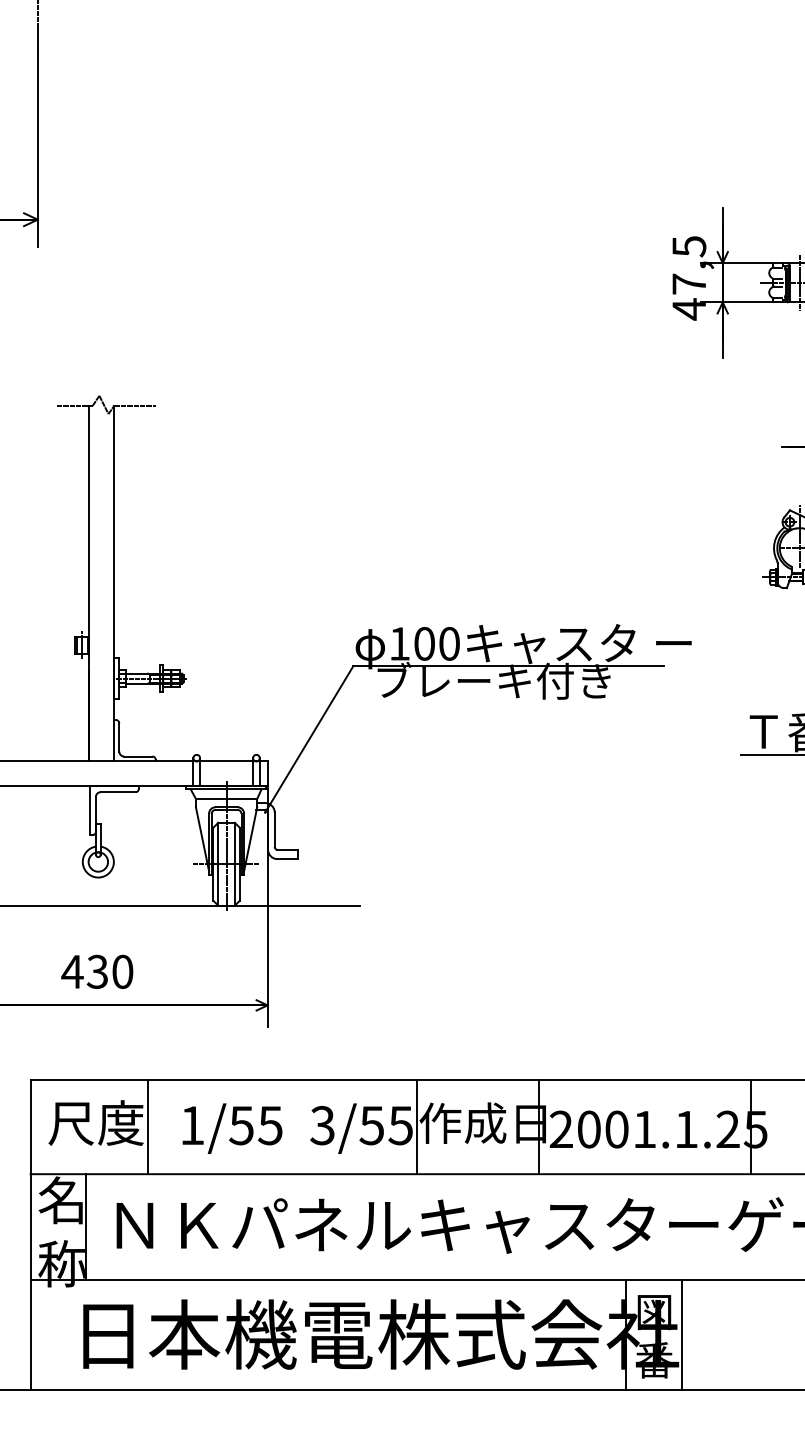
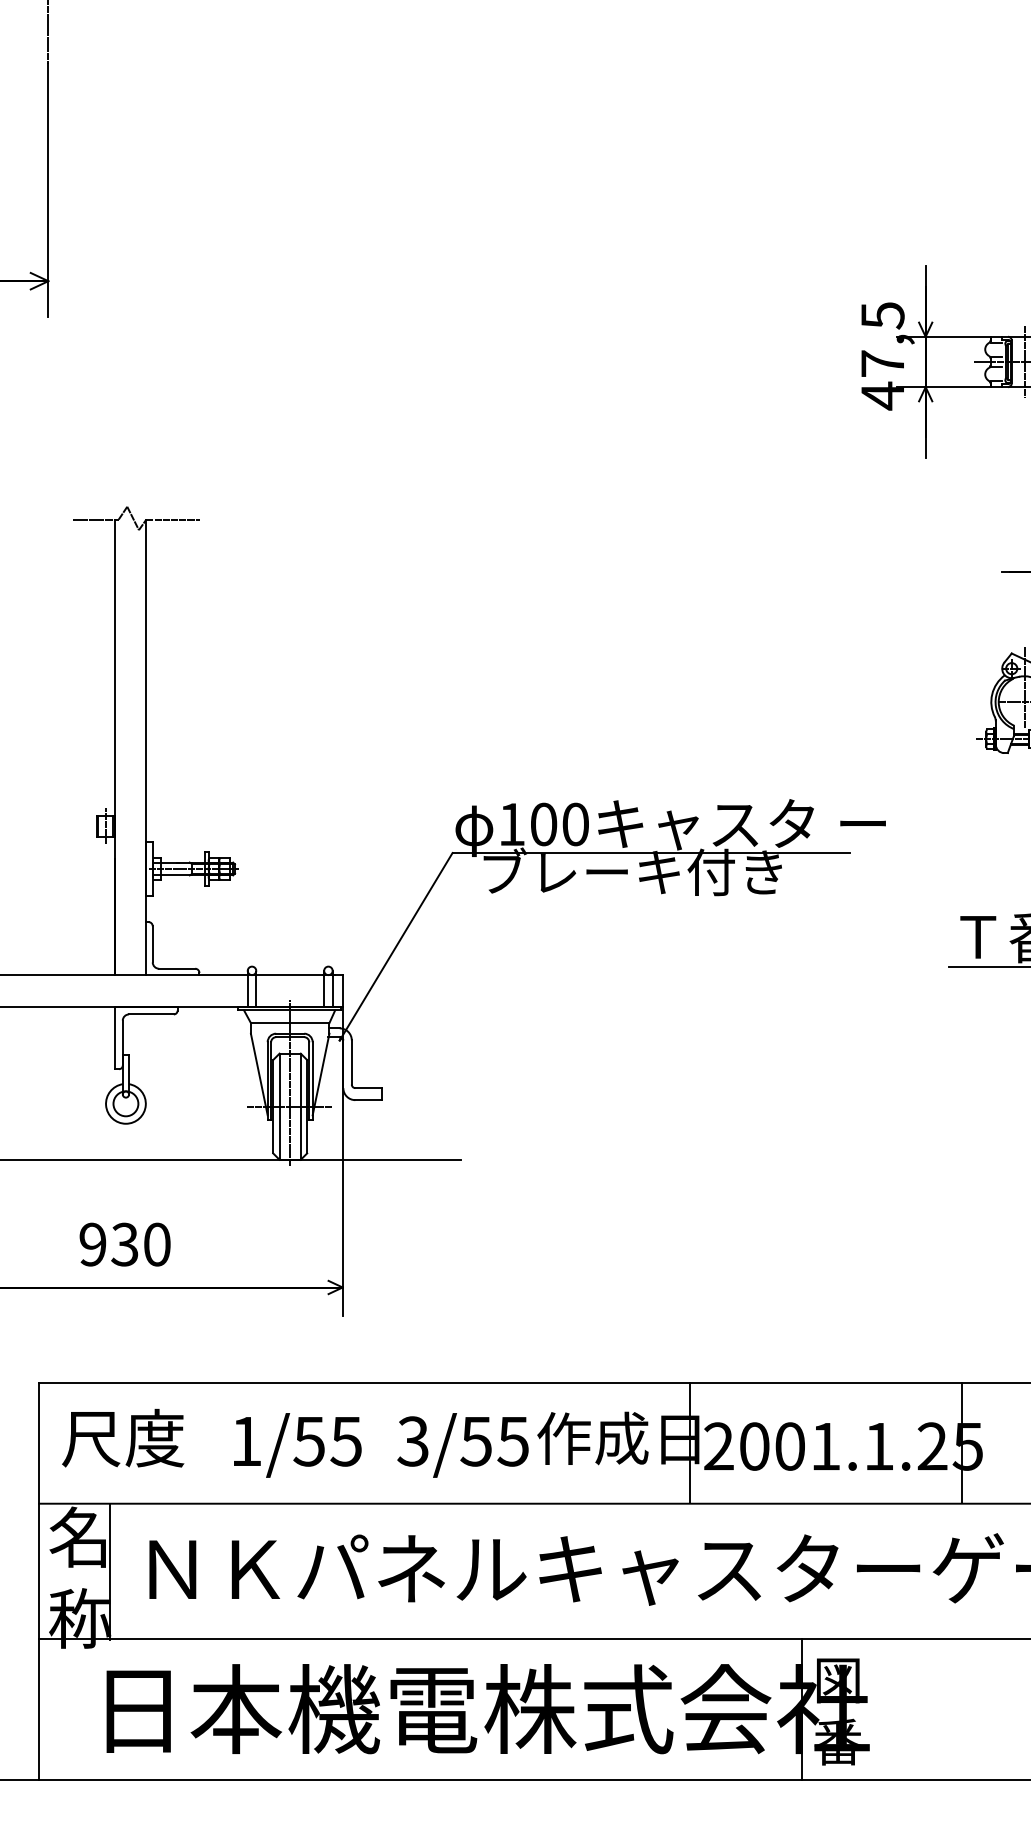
text: (72, 971) -> (92, 1244), 430 -> 930
line: (147, 1126) -> (188, 1442), removed
line: (416, 1126) -> (533, 1442), removed
line: (681, 1334) -> (872, 1709), removed

